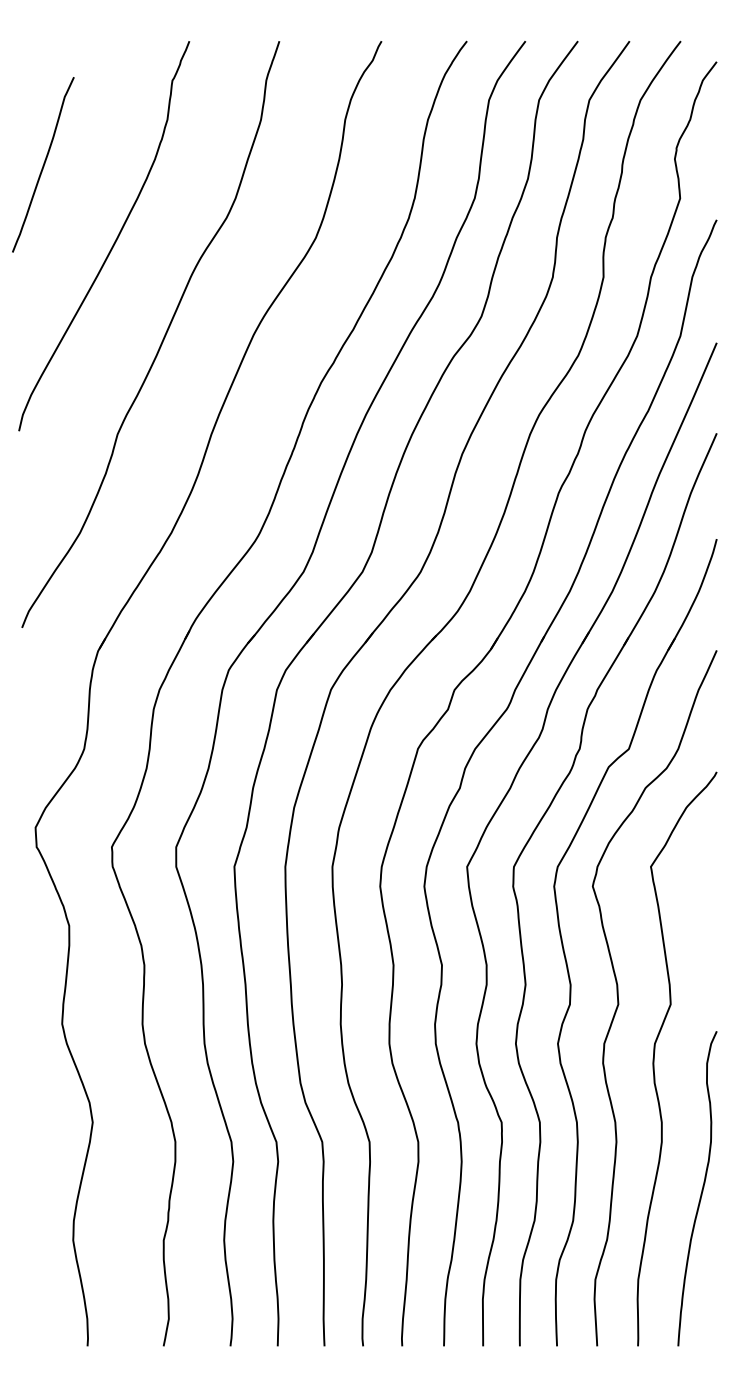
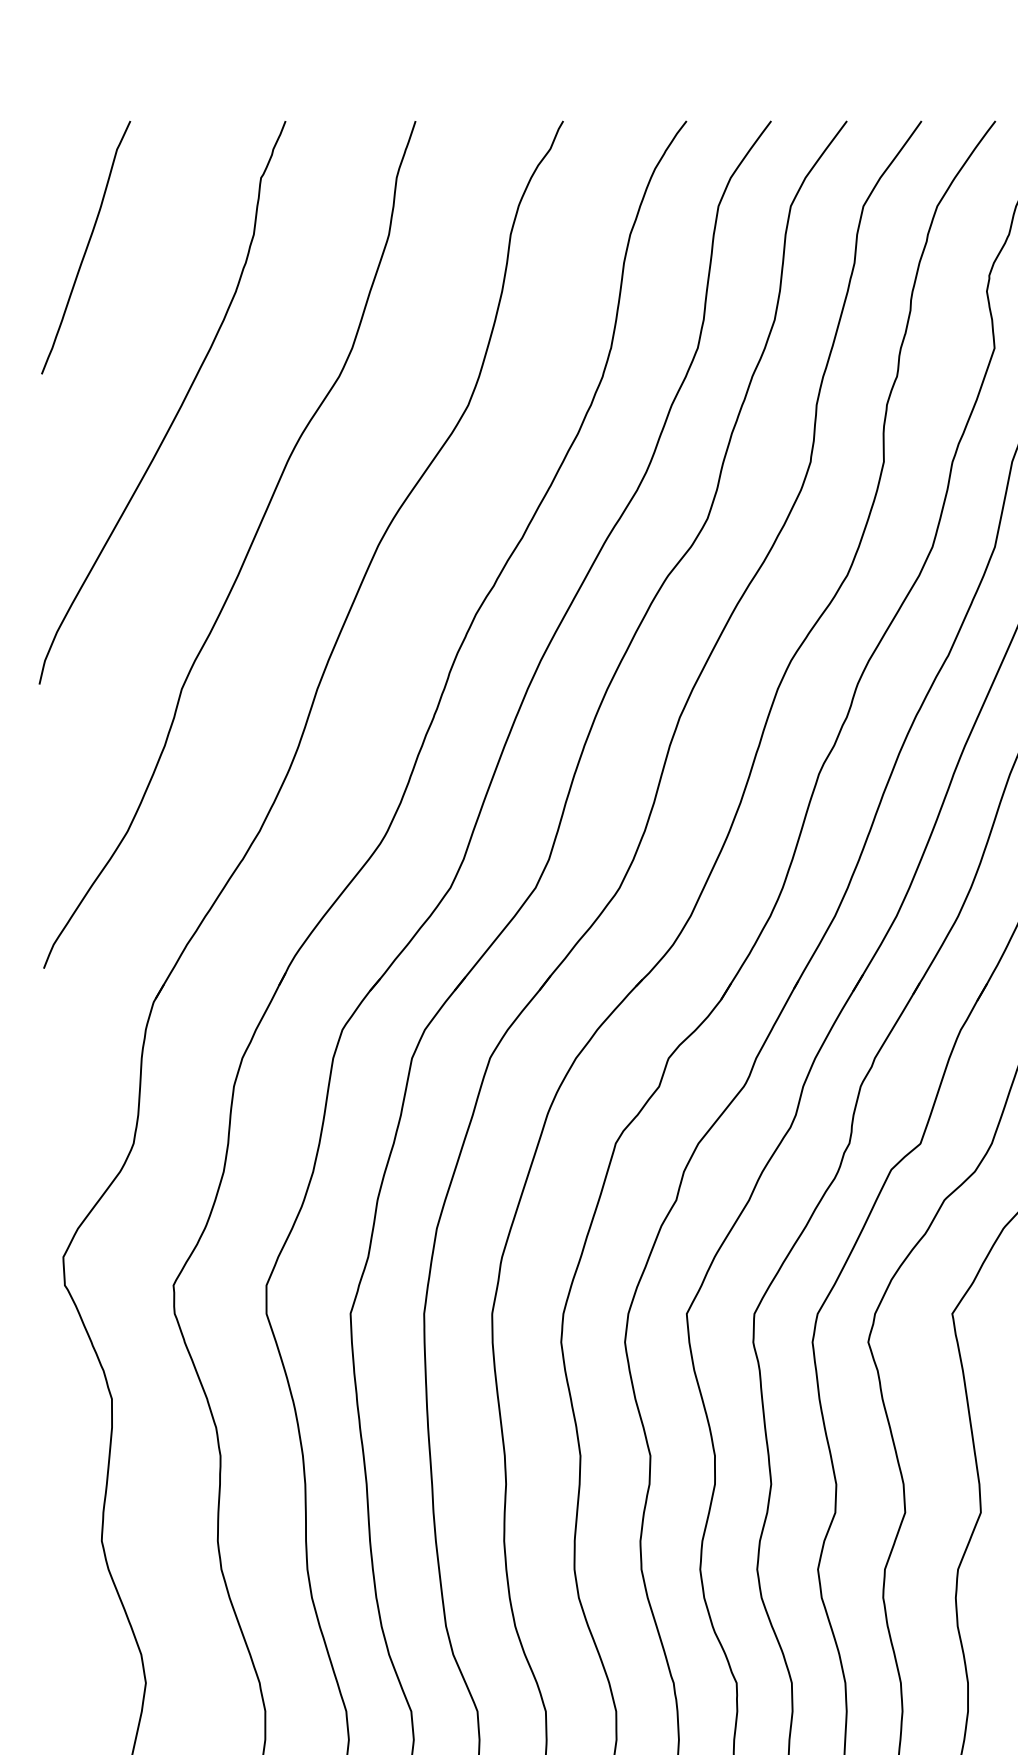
curve: (43, 164) -> (86, 247), moved

